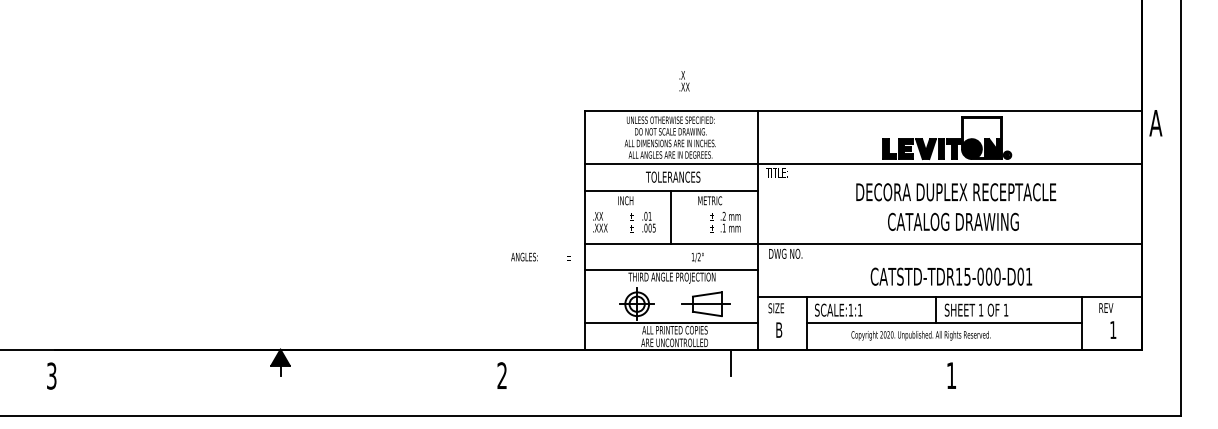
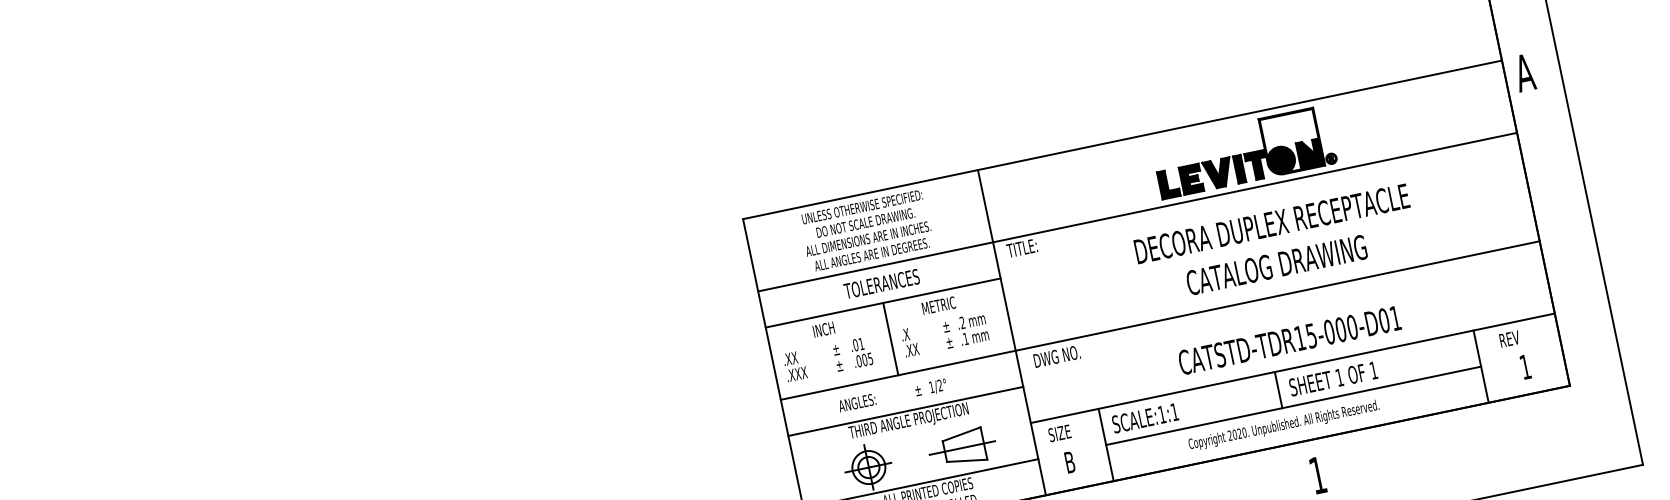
text: (684, 81) -> (910, 342), moved
text: (540, 256) -> (878, 397), moved
text: (920, 335) -> (1283, 425), moved

